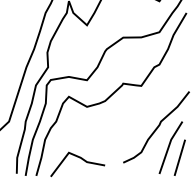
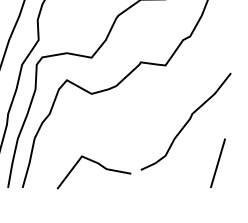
line: (169, 147) -> (203, 149), removed
line: (79, 158) -> (96, 164), moved

